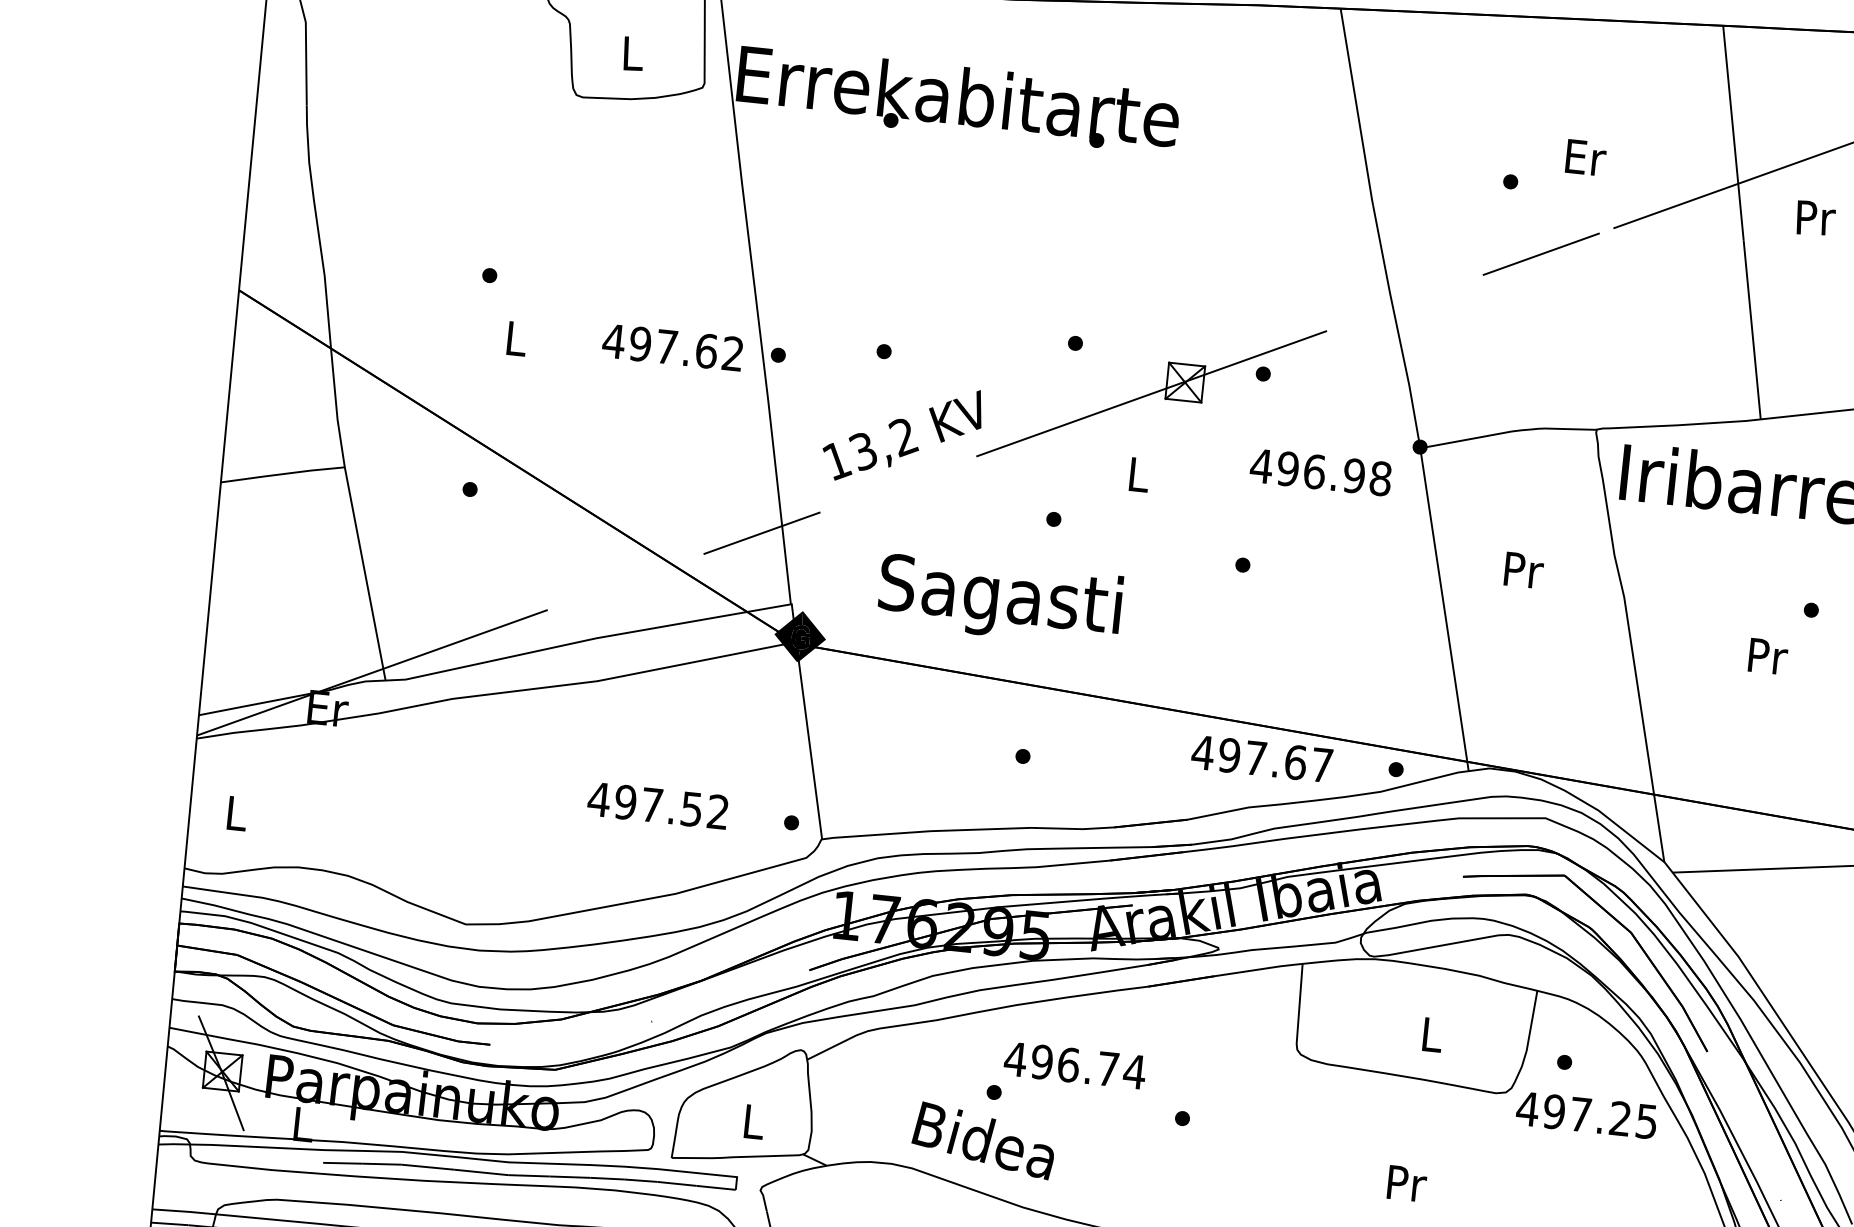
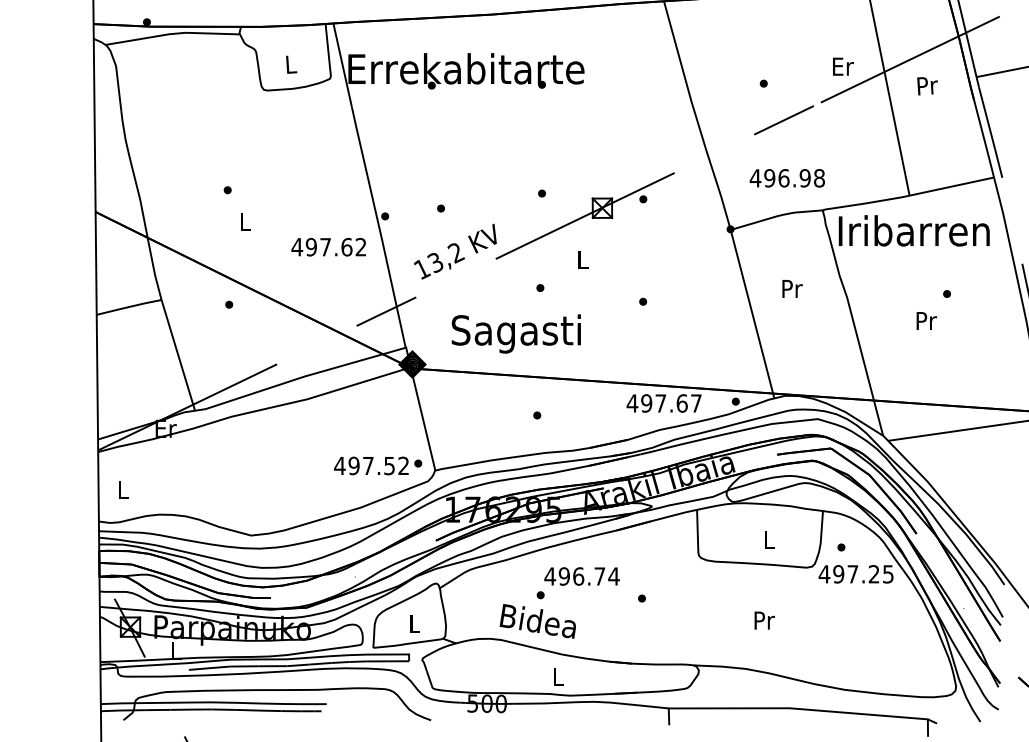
text: (1586, 157) -> (843, 66), moved
text: (672, 348) -> (328, 247), moved
text: (1319, 472) -> (786, 178), moved
text: (658, 804) -> (371, 465), moved

